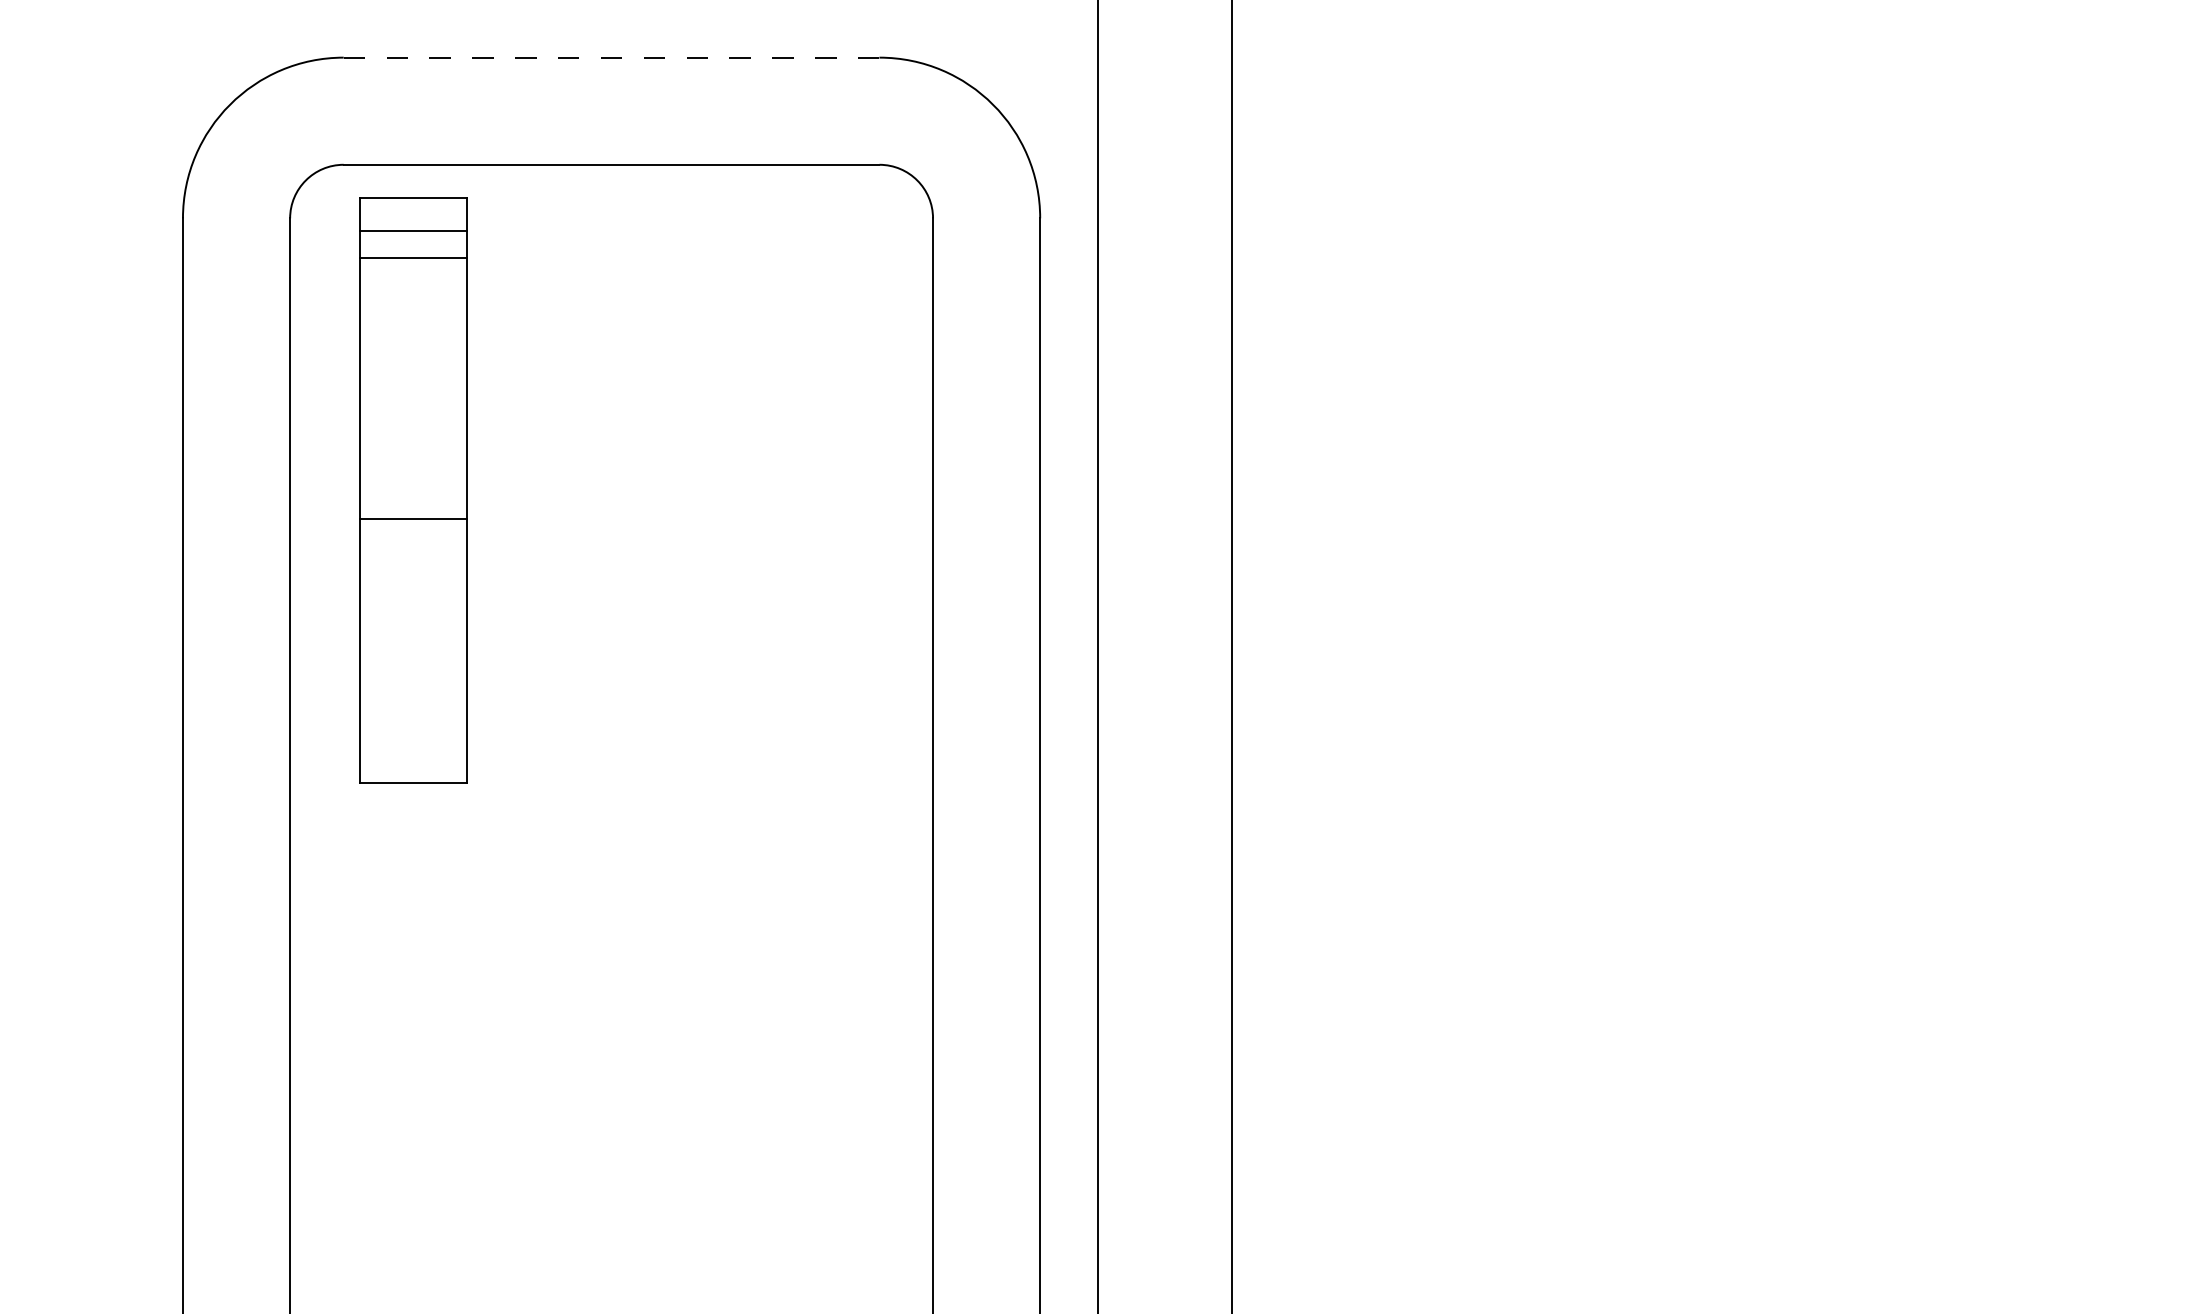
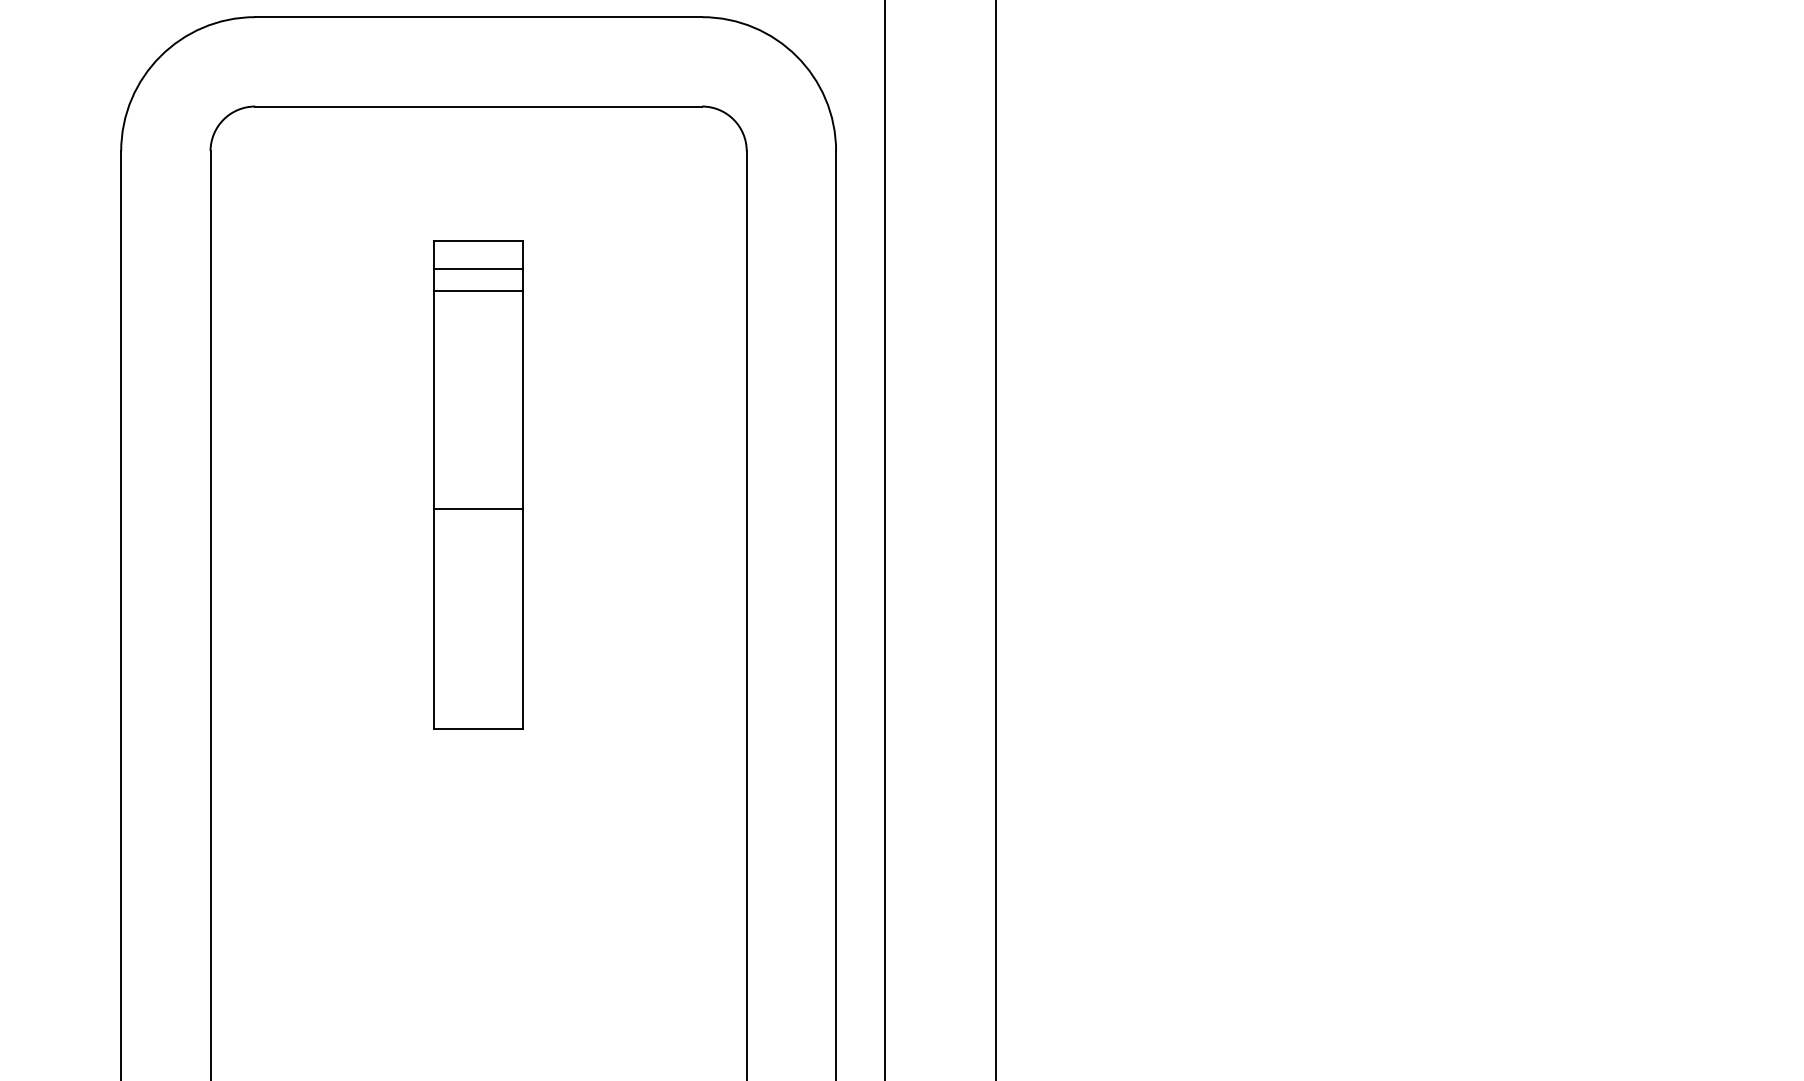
line: (611, 57) -> (478, 17), dashed -> solid
part: (413, 490) -> (478, 484), moved

